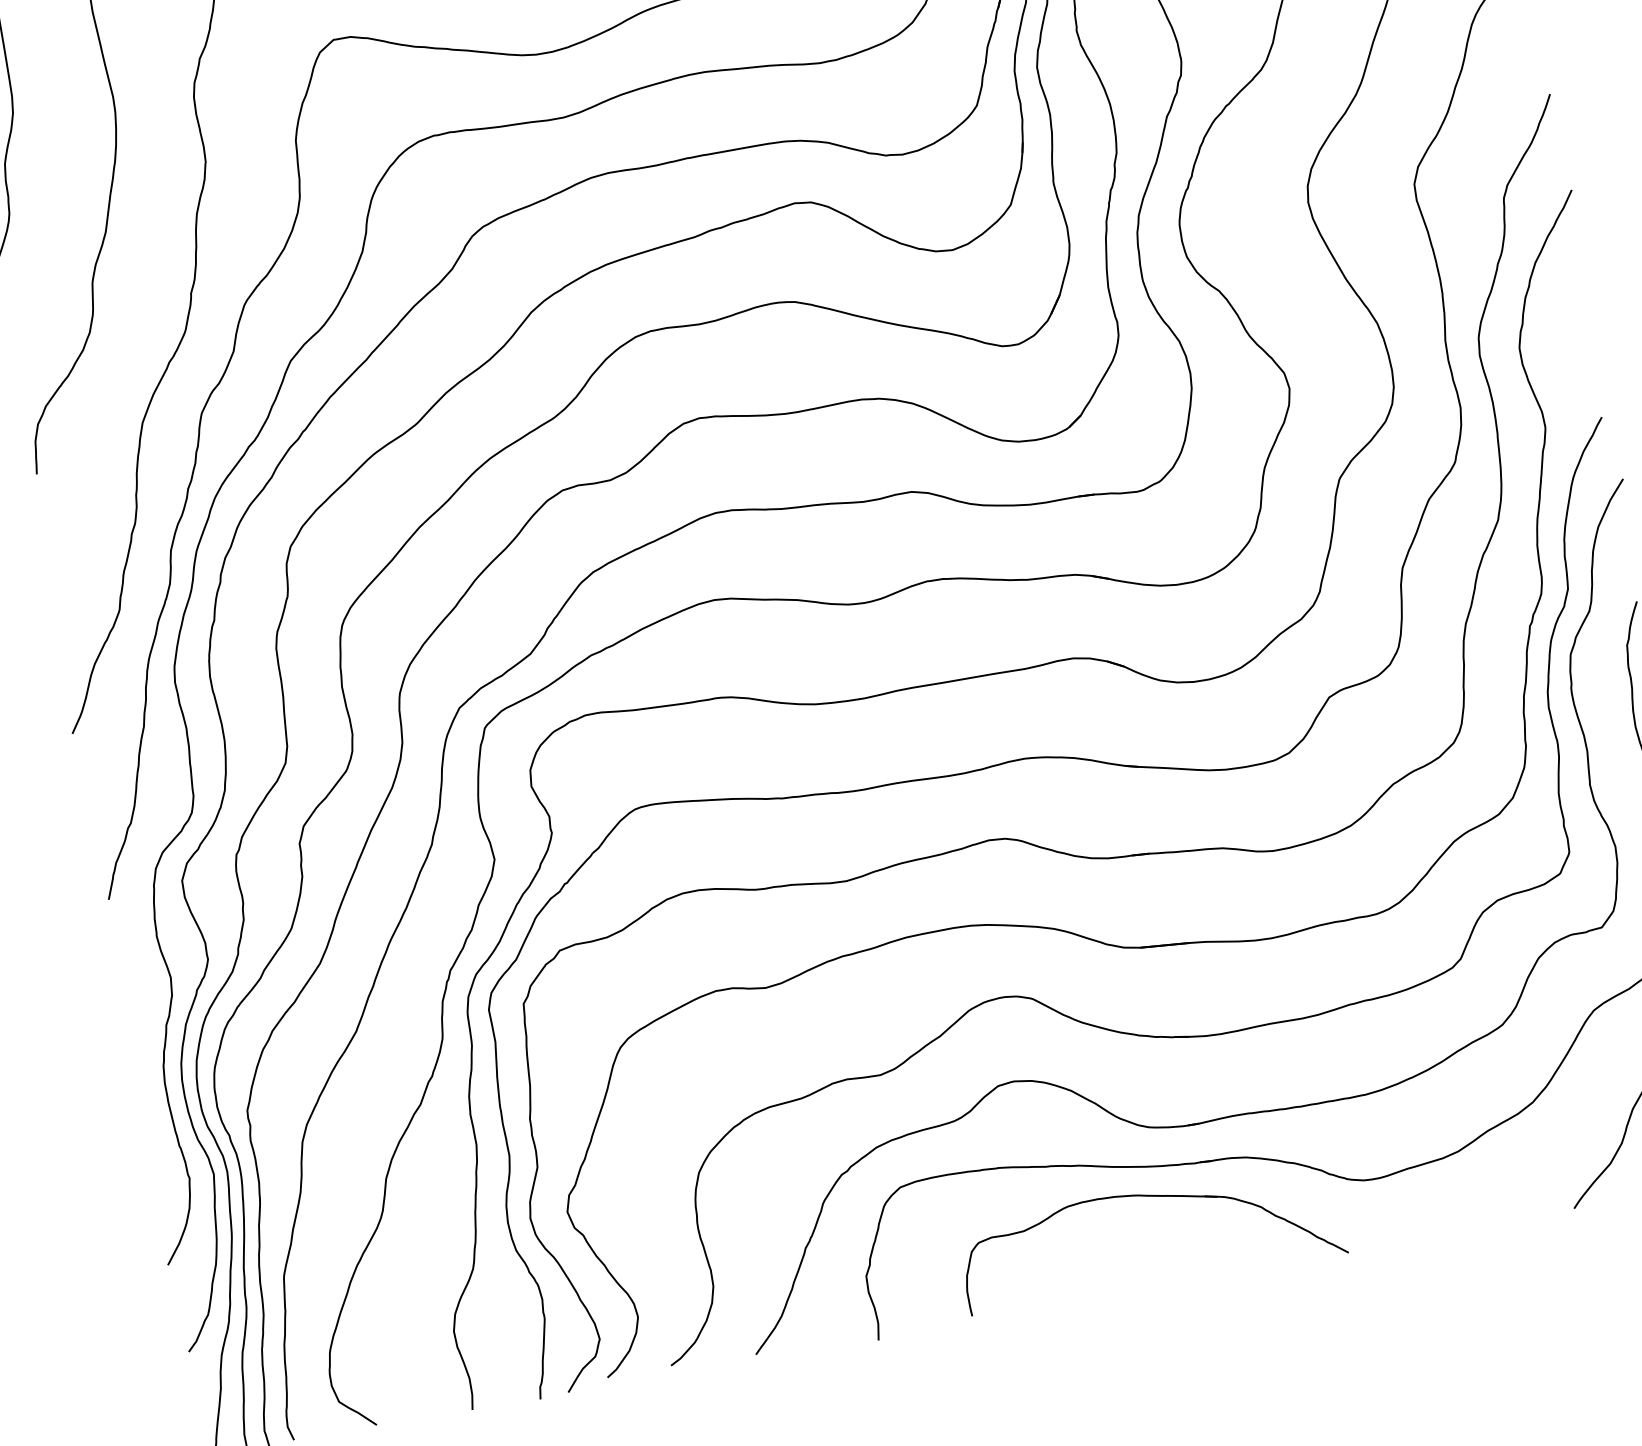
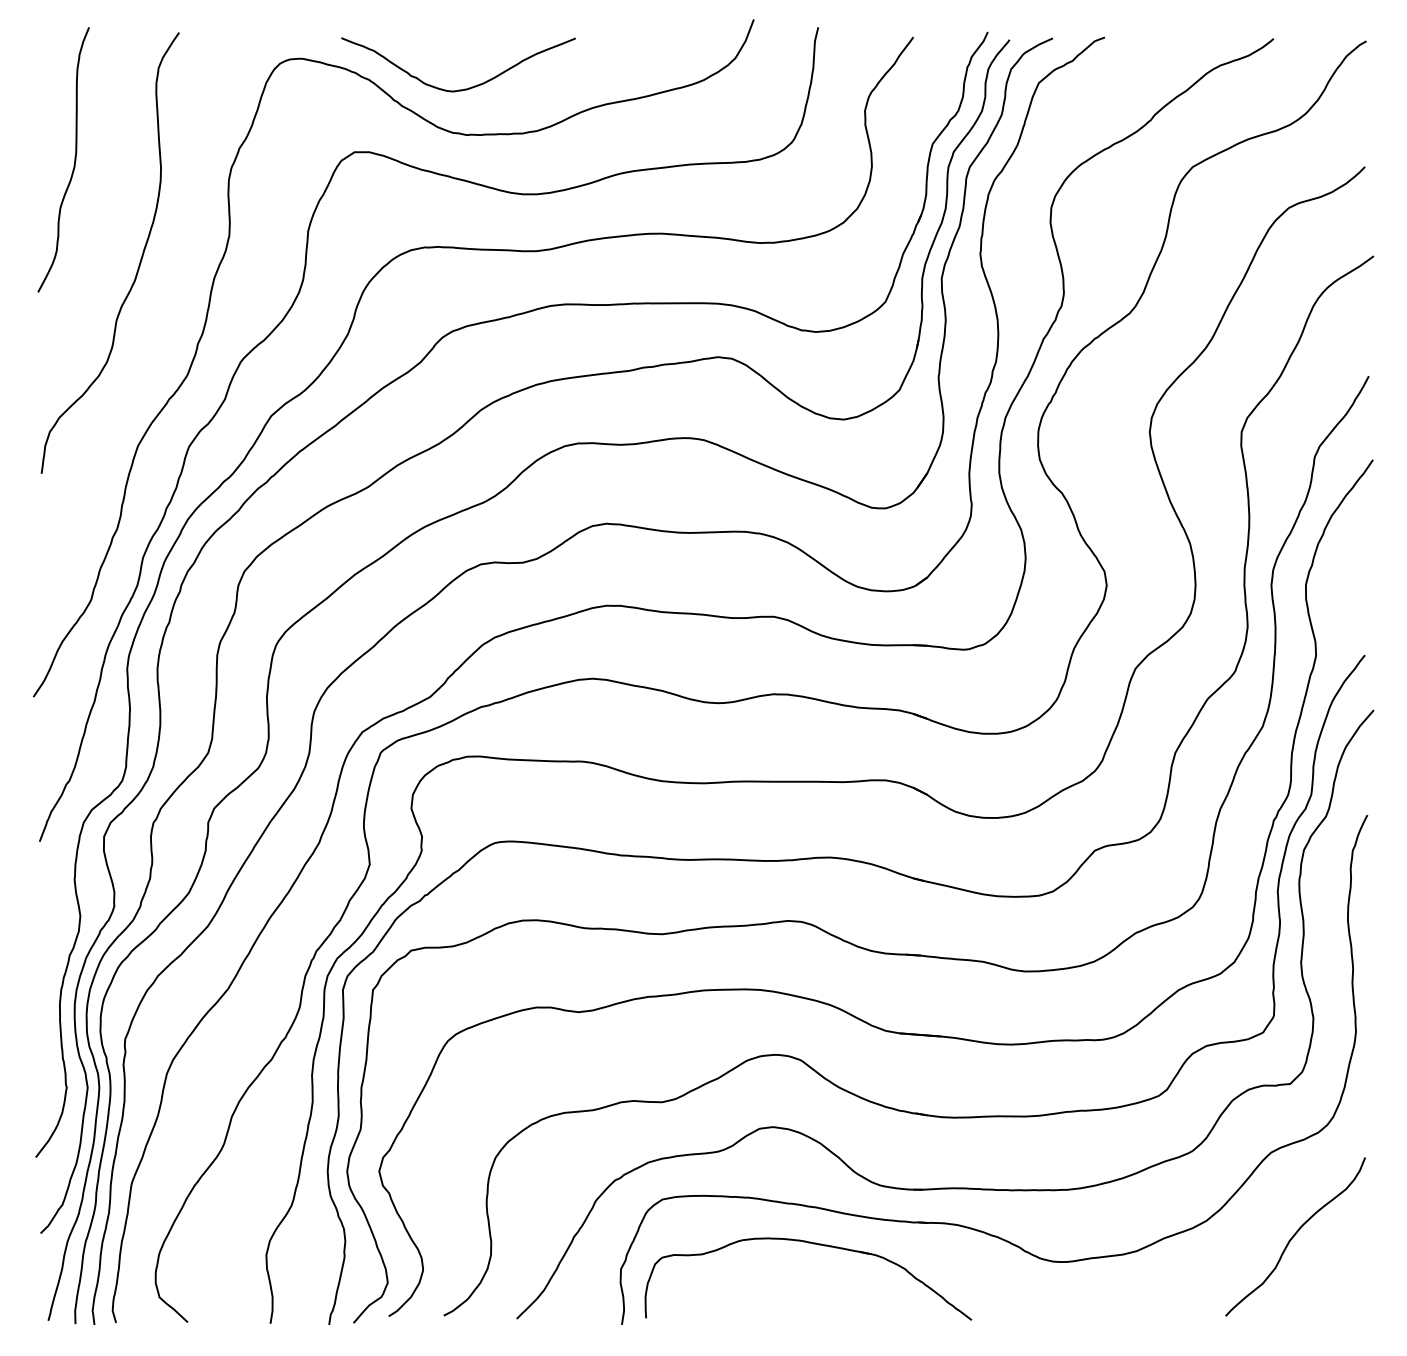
part: (1150, 1197) -> (813, 1244), moved

